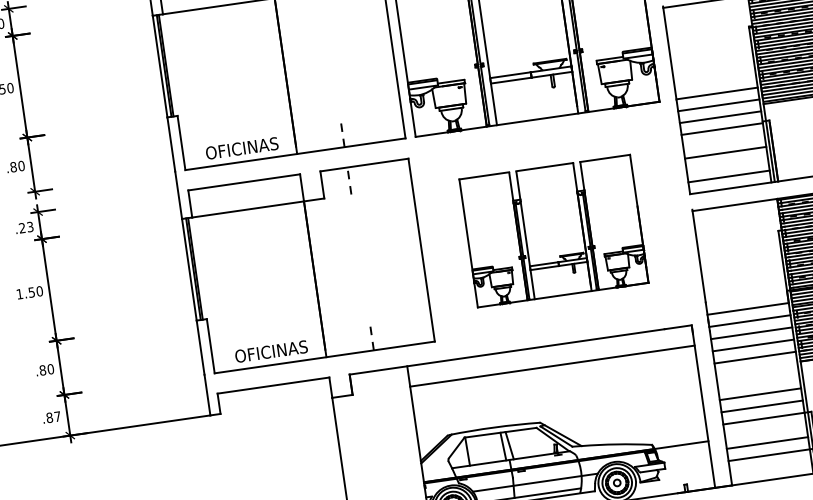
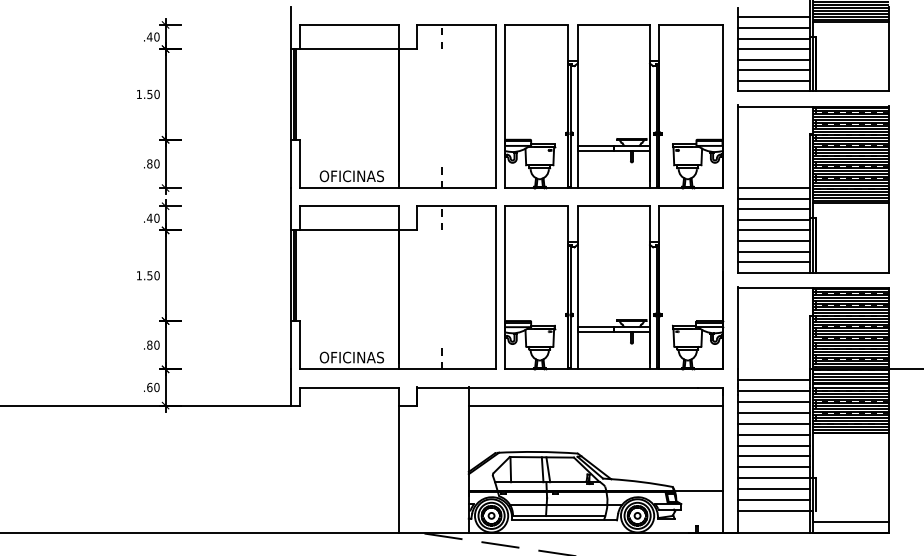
line: (723, 141) -> (773, 230), added
line: (726, 164) -> (773, 251), added
text: (25, 226) -> (152, 217), .23 -> .40
part: (554, 230) -> (614, 287), size x1.43
line: (756, 369) -> (773, 434), added
line: (758, 382) -> (773, 445), added
text: (53, 417) -> (153, 387), .87 -> .60
line: (765, 431) -> (773, 489), added

